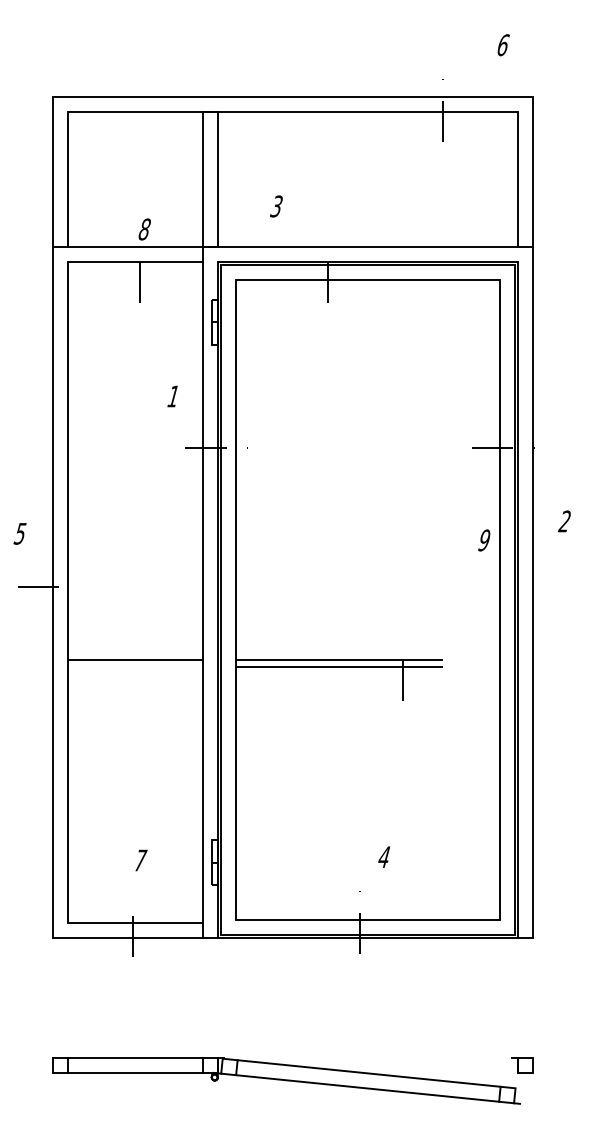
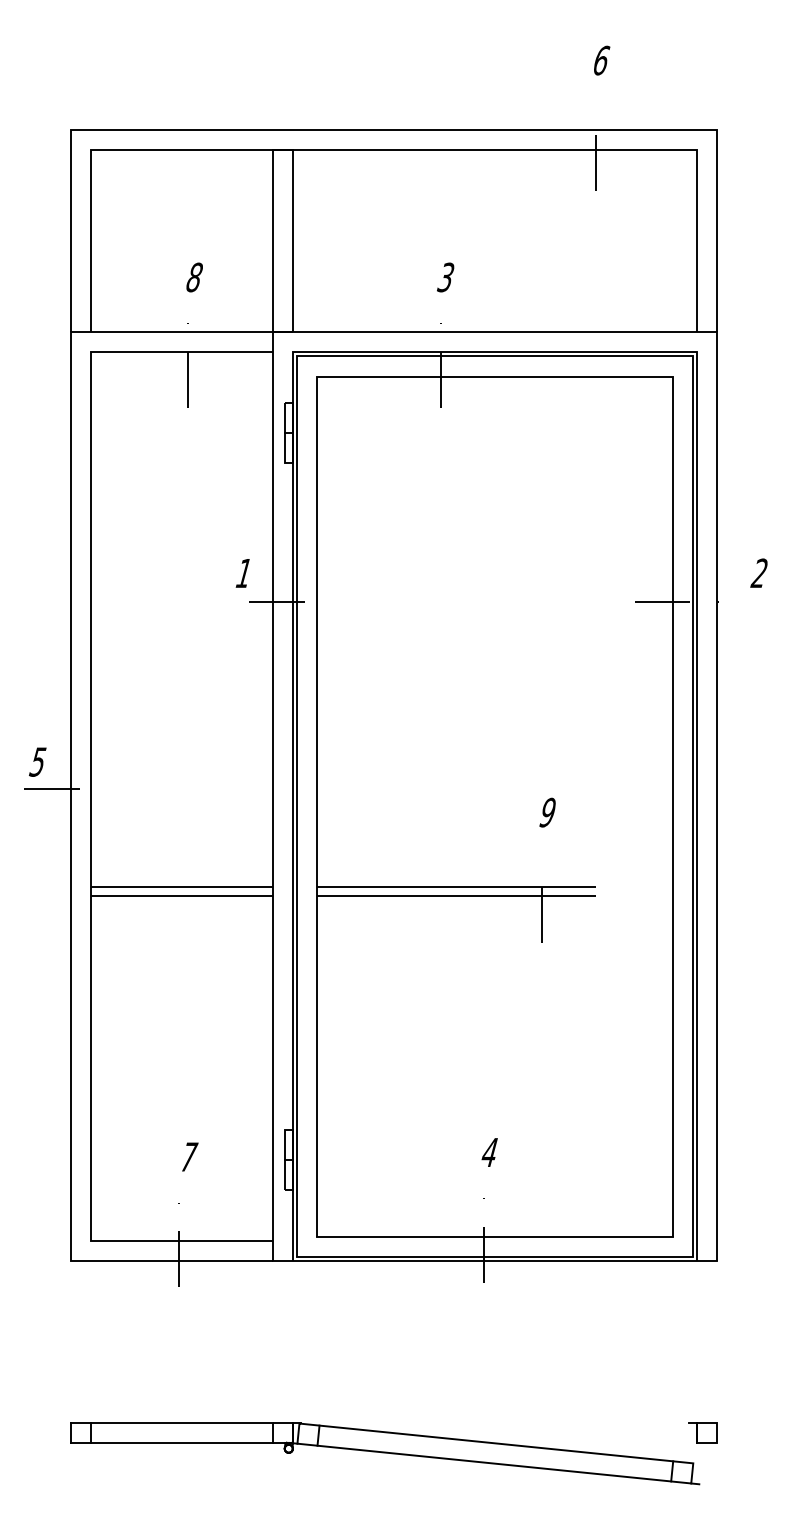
text: (503, 45) -> (601, 60), moved
text: (276, 206) -> (445, 277), moved
text: (144, 229) -> (194, 277), moved
text: (172, 396) -> (242, 573), moved
text: (564, 521) -> (759, 573), moved
text: (19, 533) -> (36, 761), moved
text: (484, 540) -> (547, 812), moved
line: (134, 666) -> (180, 896), added
text: (384, 856) -> (490, 1151), moved

